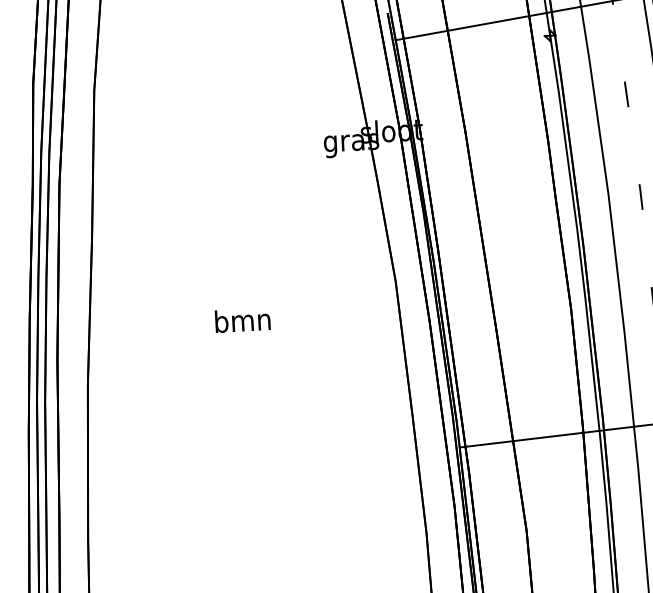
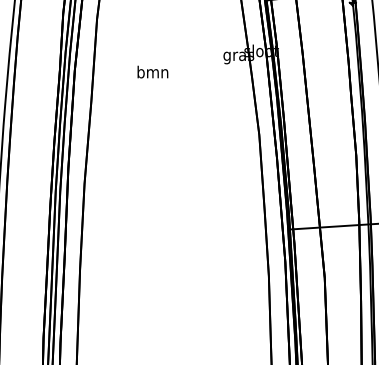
text: (242, 319) -> (152, 71), moved

